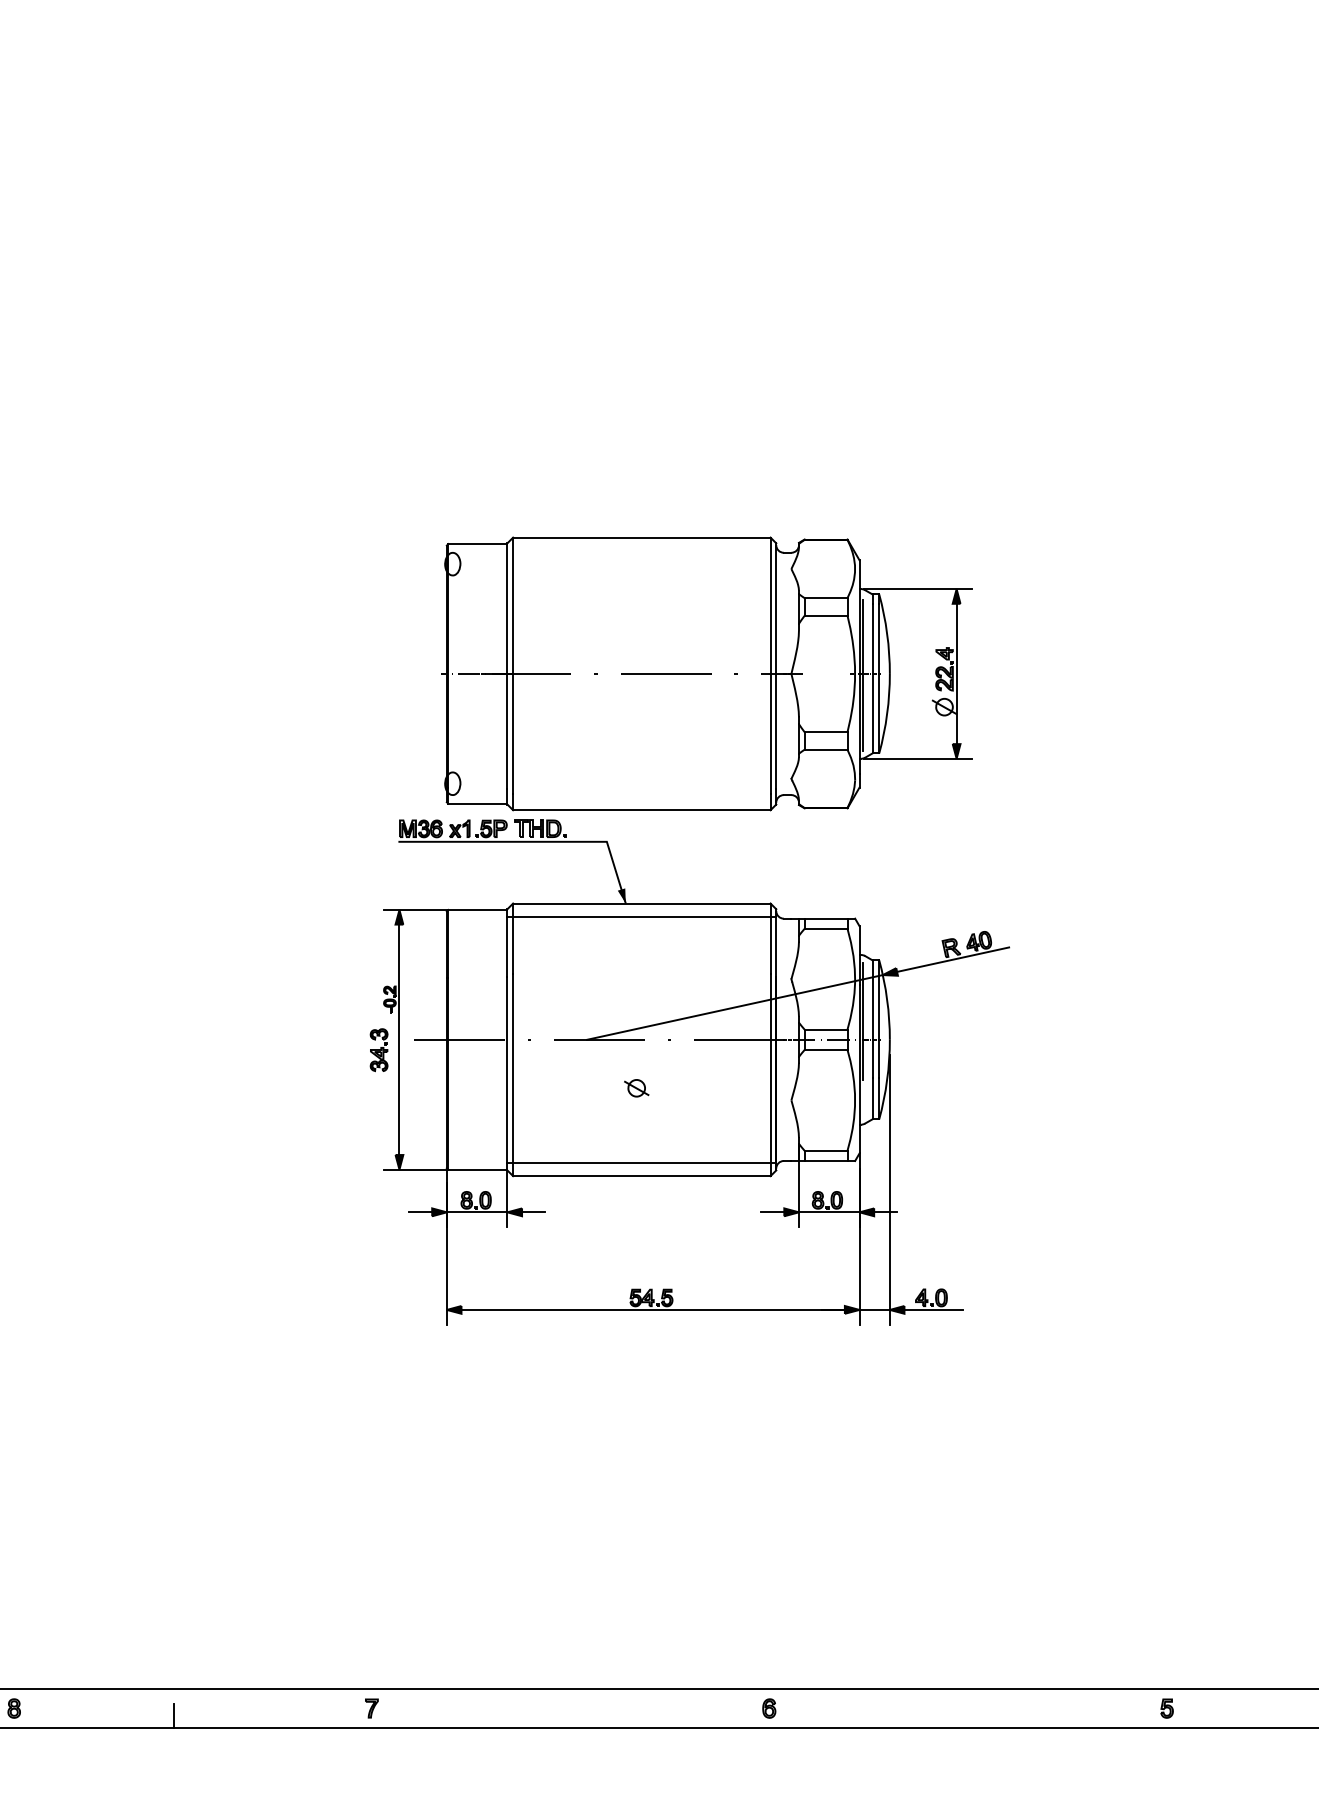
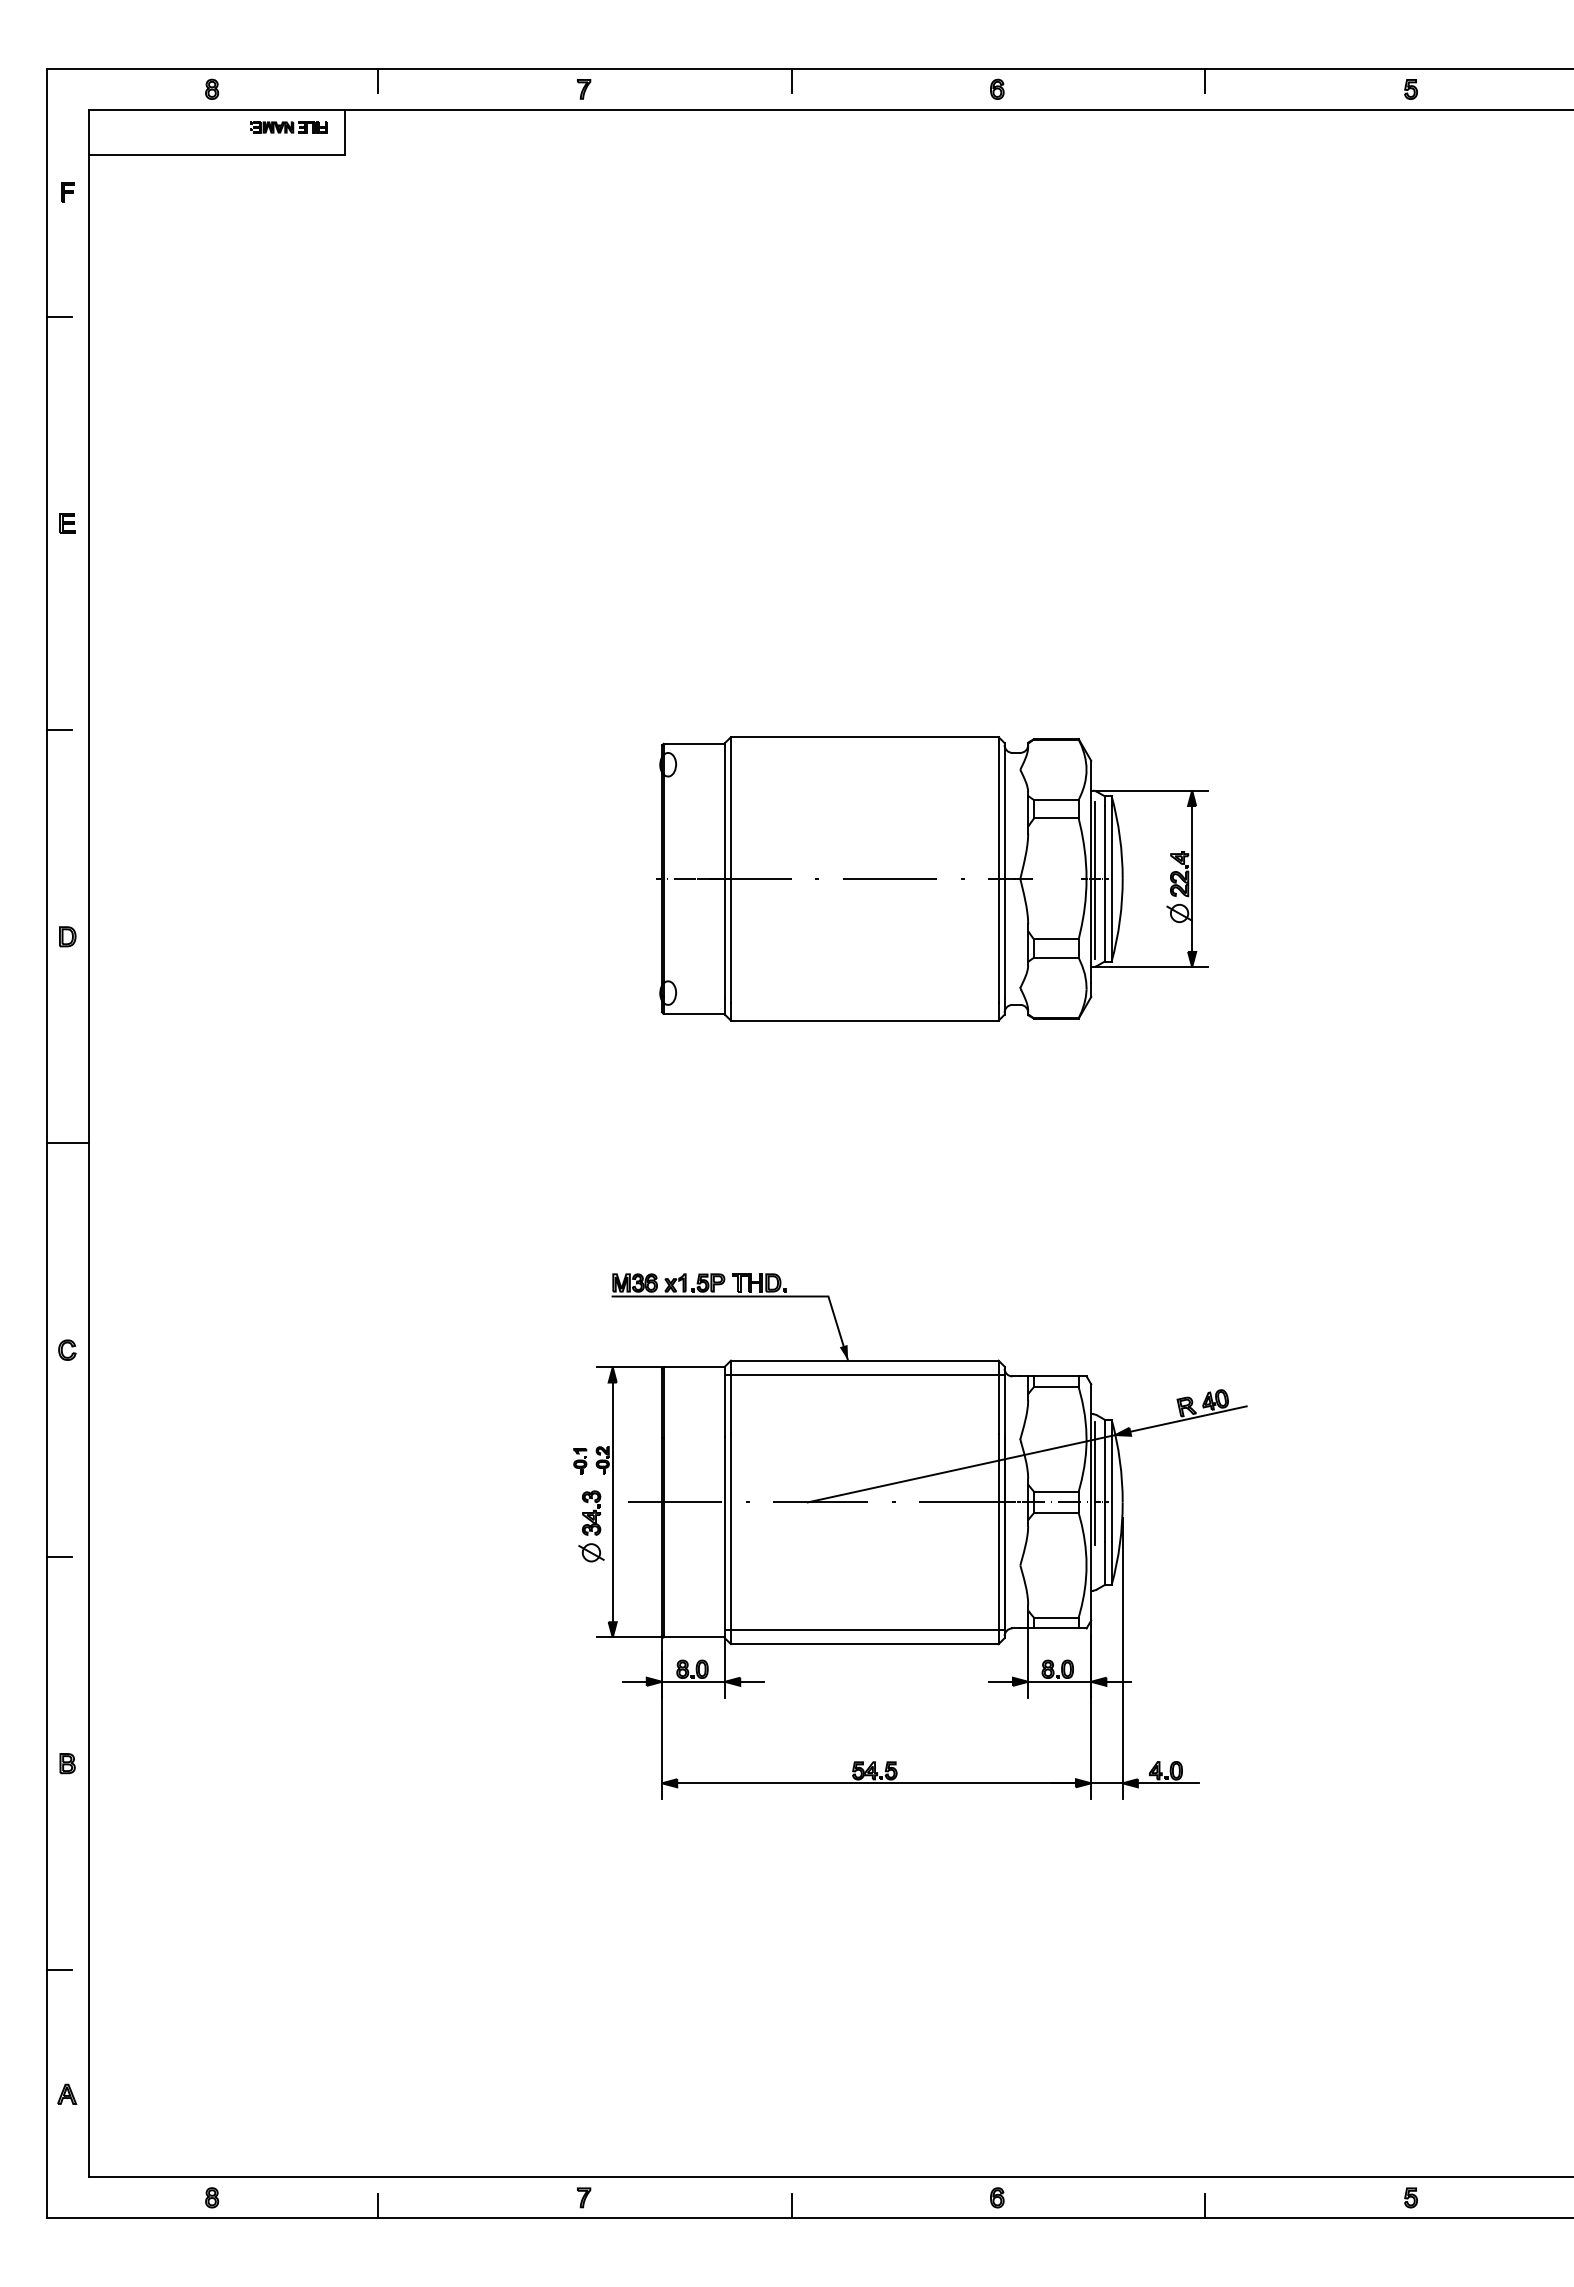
part: (706, 673) -> (932, 878), moved
part: (368, 1000) -> (580, 1461), added
part: (636, 1087) -> (591, 1552), moved
line: (571, 1715) -> (791, 2205), added
line: (968, 1715) -> (1204, 2205), added

